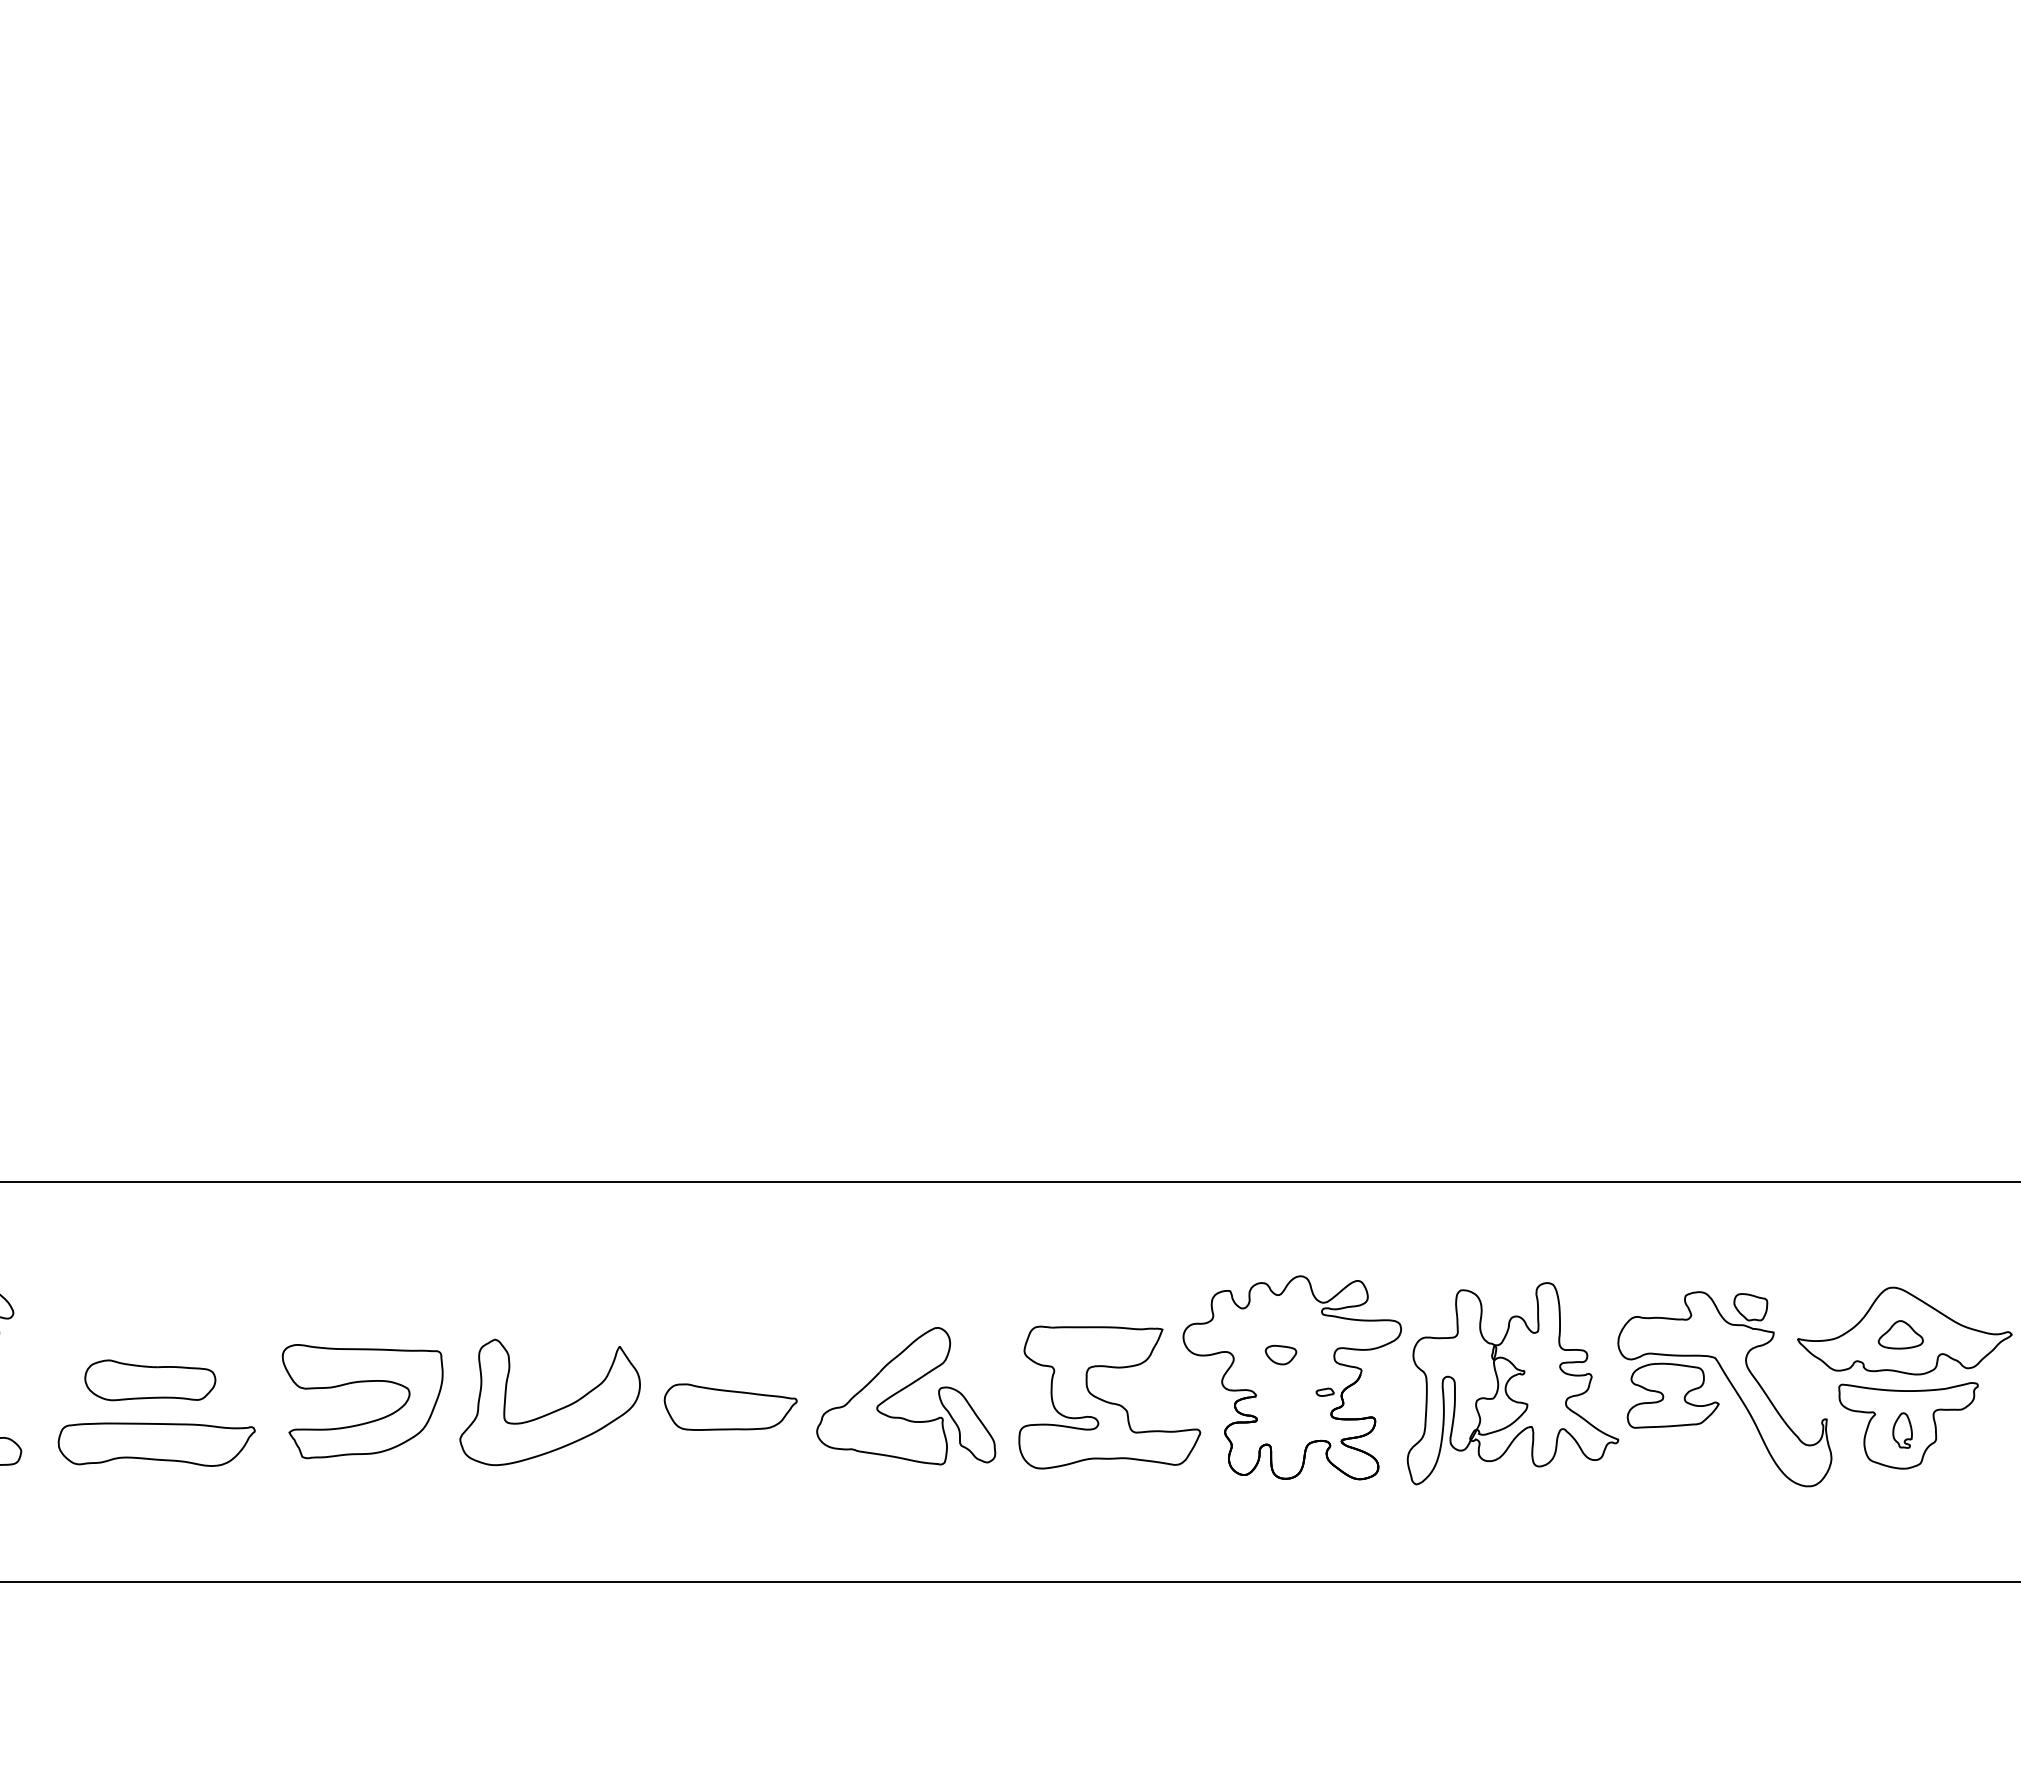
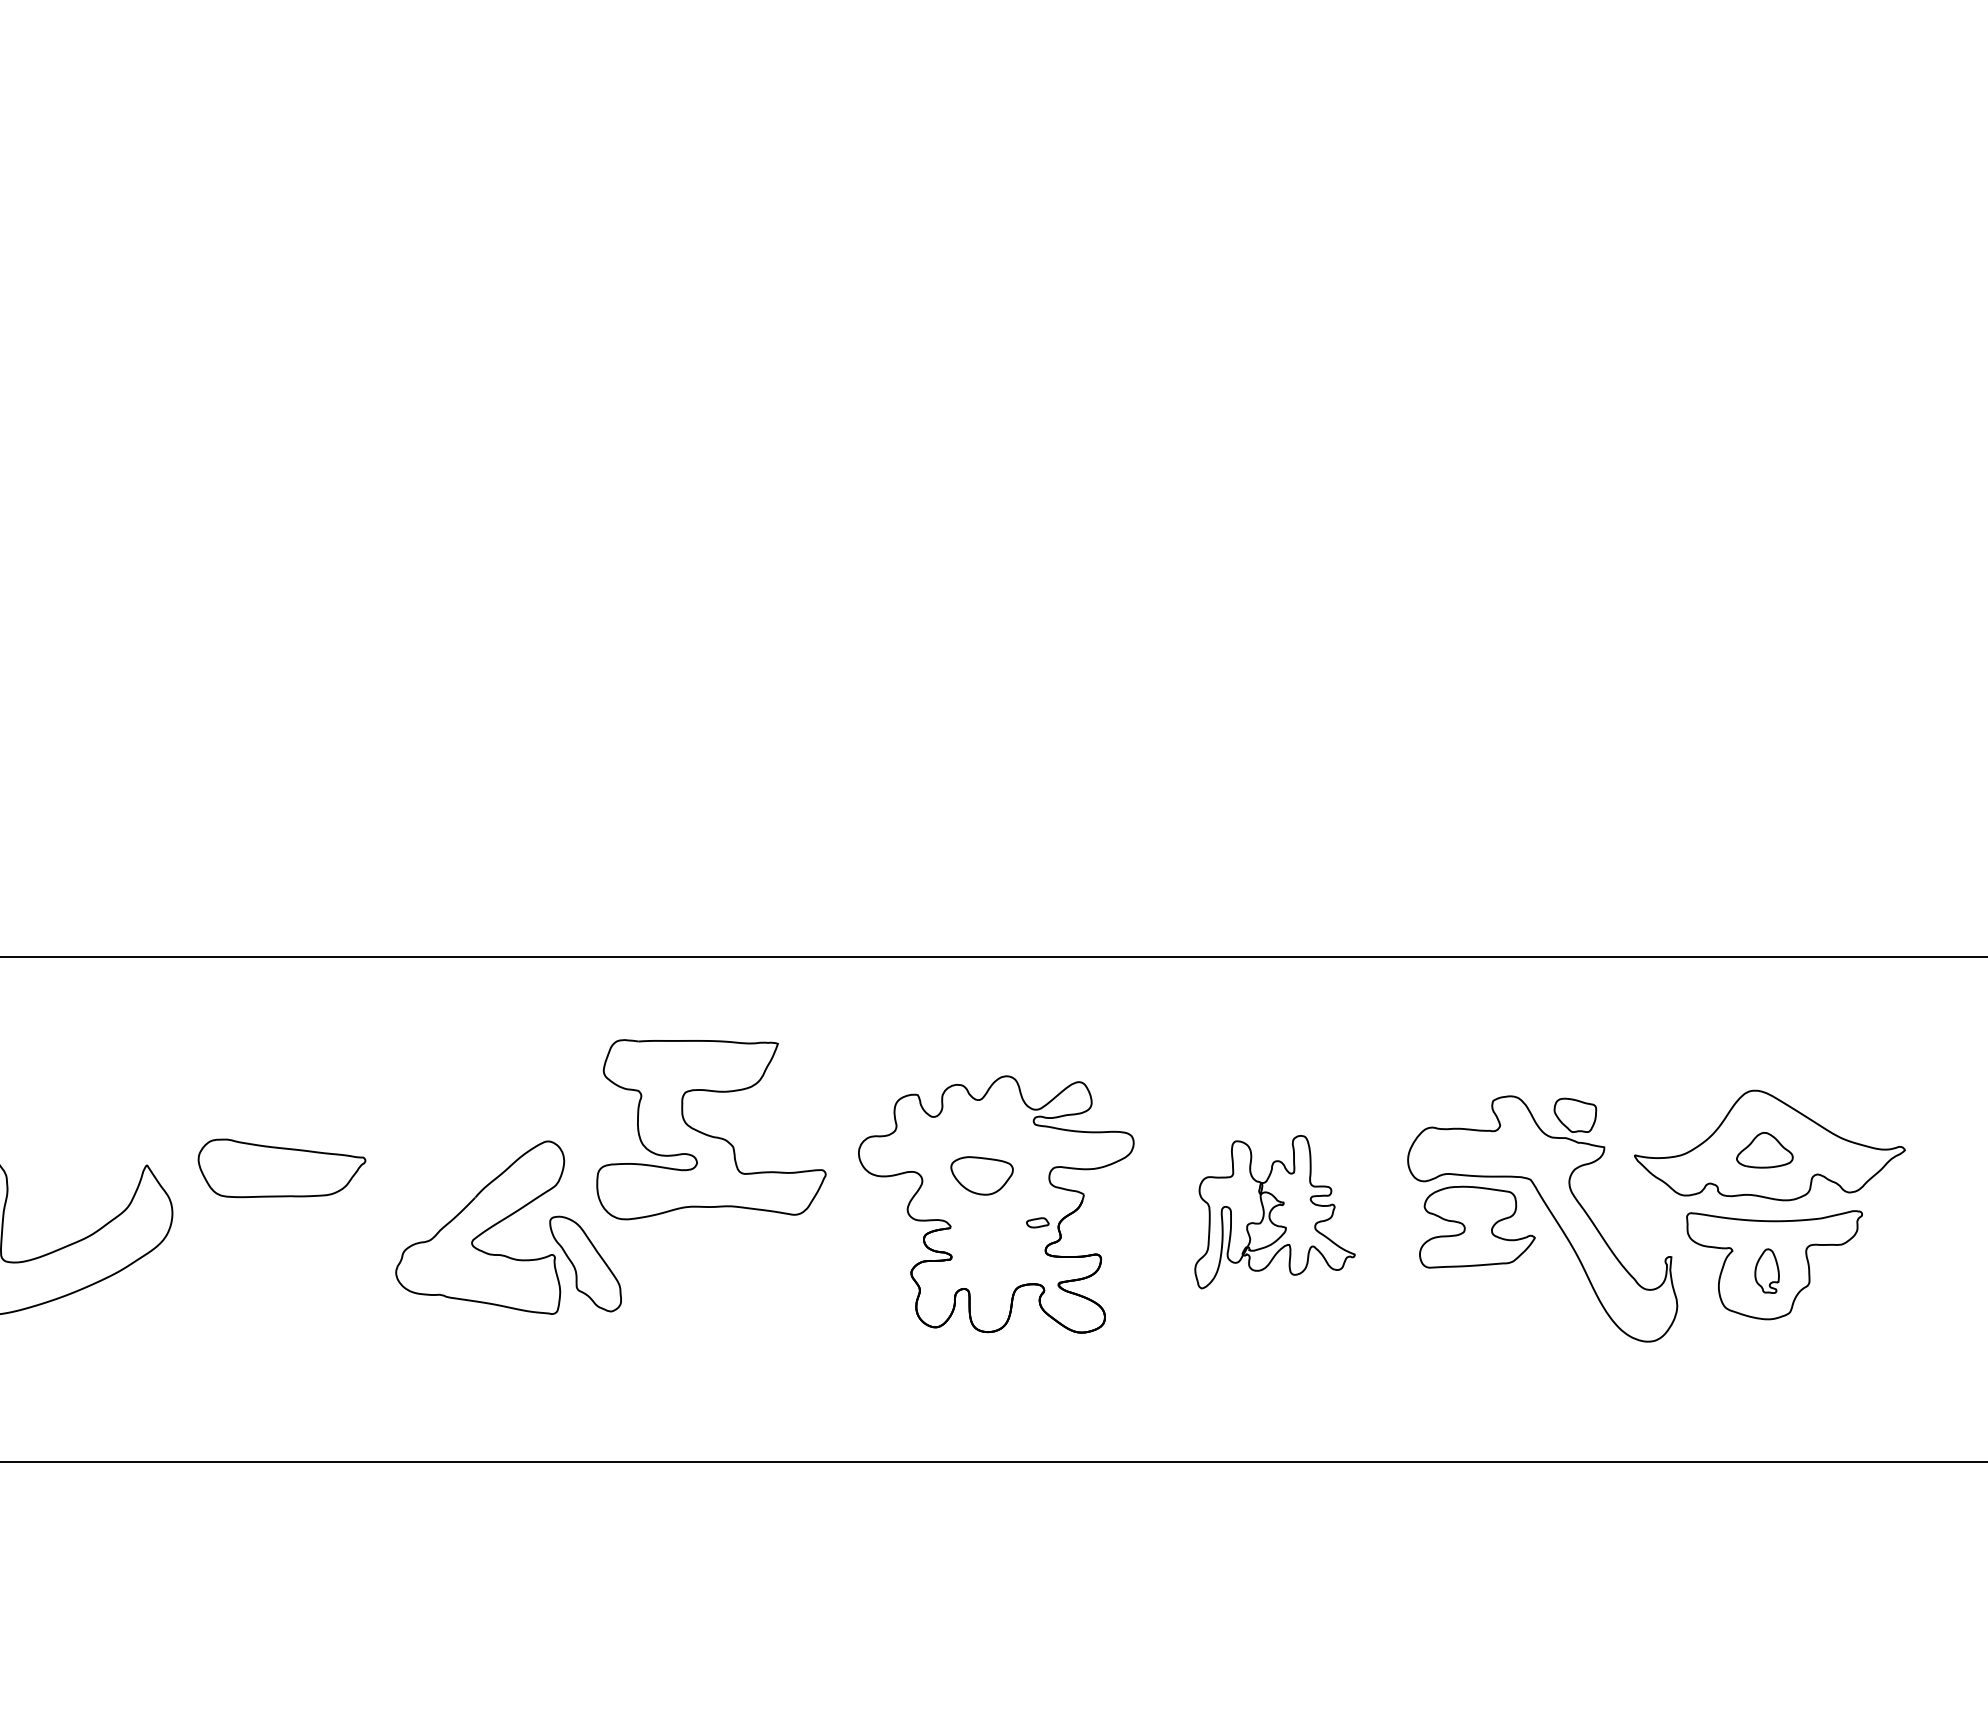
part: (1280, 1354) -> (981, 1175), size x1.6
part: (1512, 1383) -> (1274, 1211), size x0.6
curve: (730, 1392) -> (281, 1149), moved
curve: (1109, 1401) -> (711, 1134), moved

